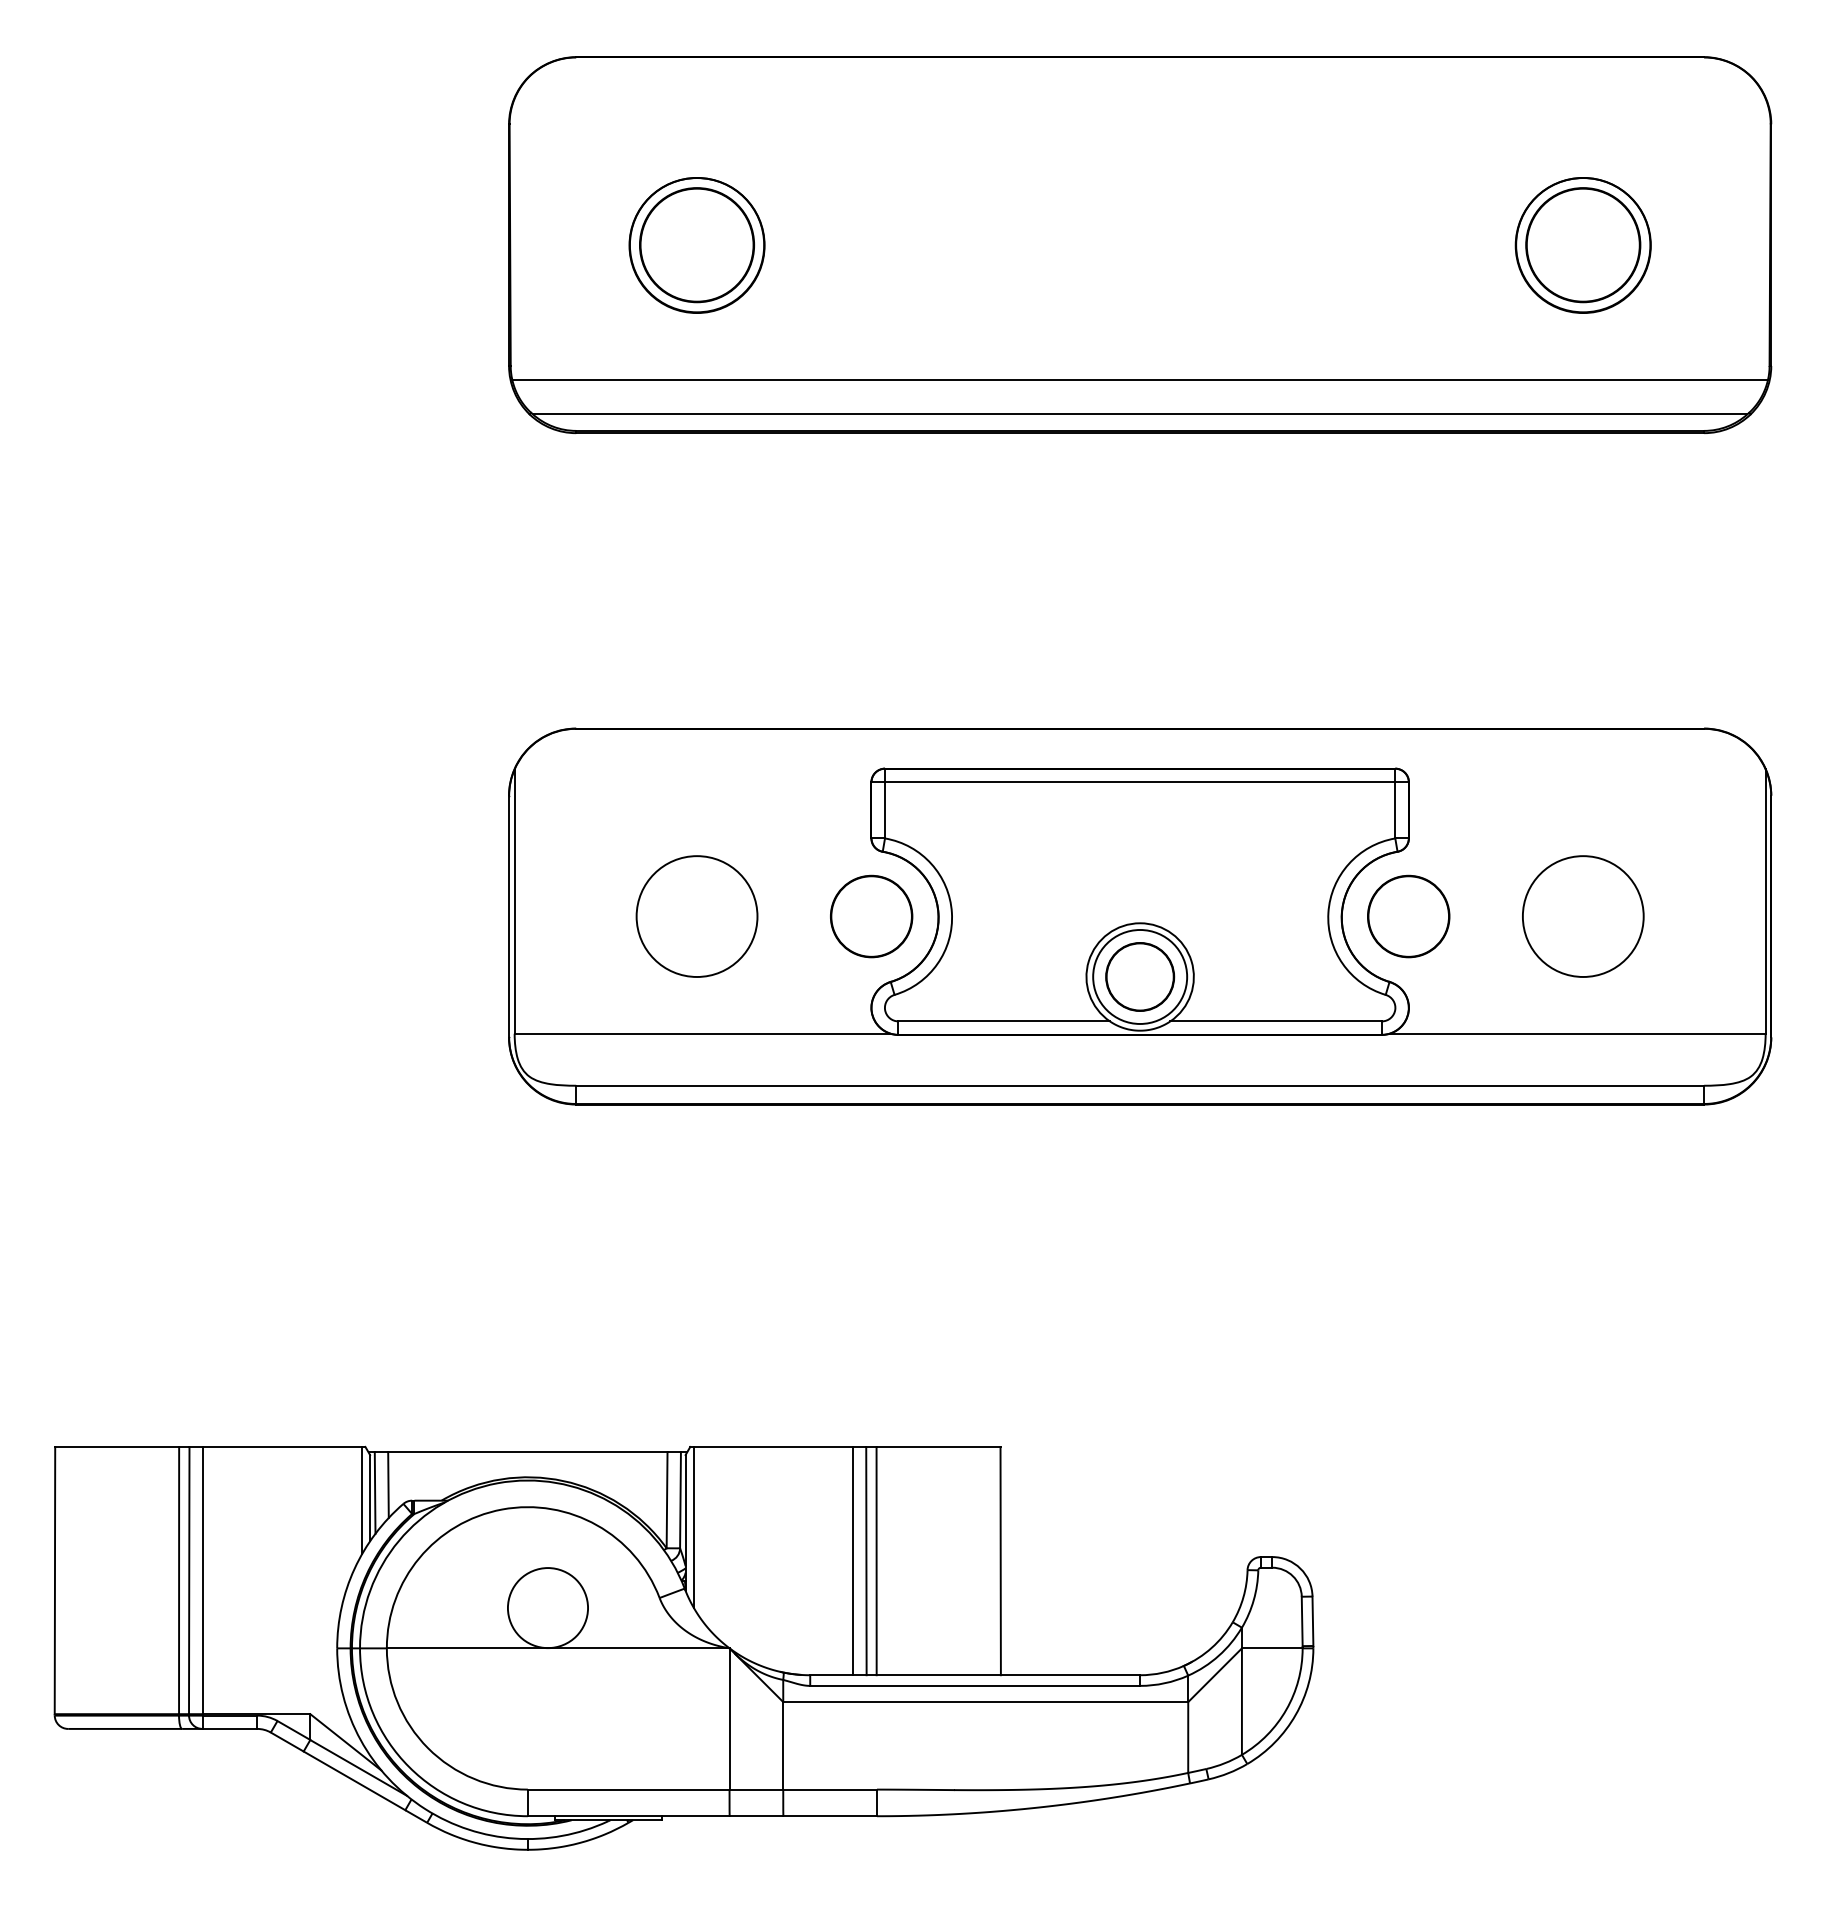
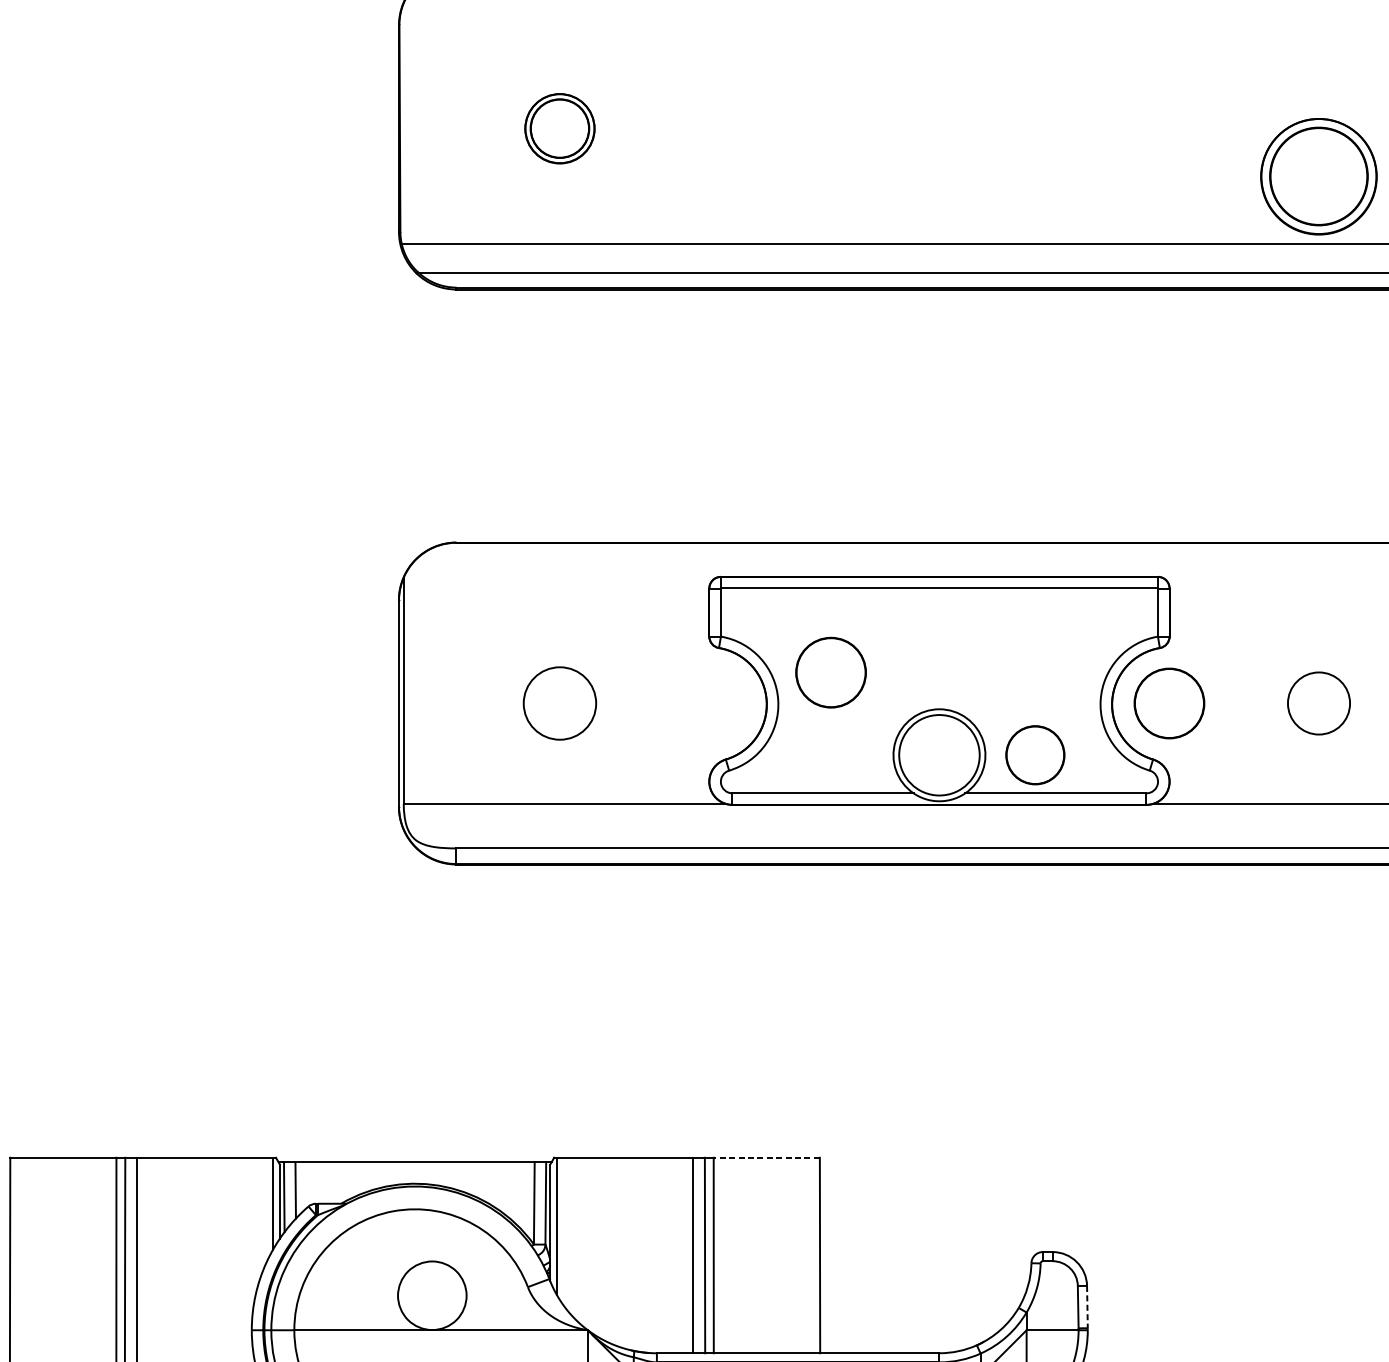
part: (696, 245) -> (559, 128), size x0.6
part: (1582, 245) -> (1318, 176), moved
circle: (696, 916) -> (559, 703), size x0.7
part: (871, 916) -> (830, 672), moved
circle: (1583, 916) -> (1319, 703), size x0.6
circle: (1140, 976) -> (1035, 754), moved
line: (938, 1446) -> (766, 1157), solid -> dashed
line: (1312, 1621) -> (1087, 1307), solid -> dashed

